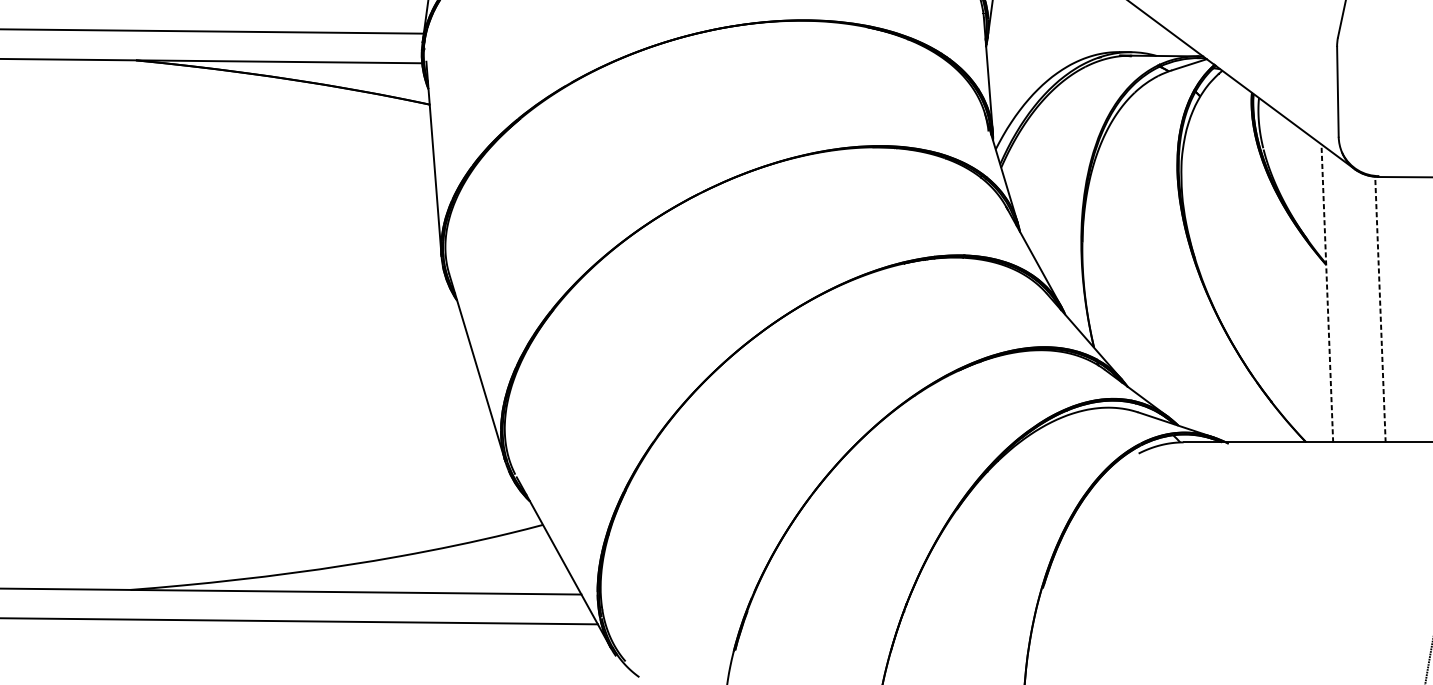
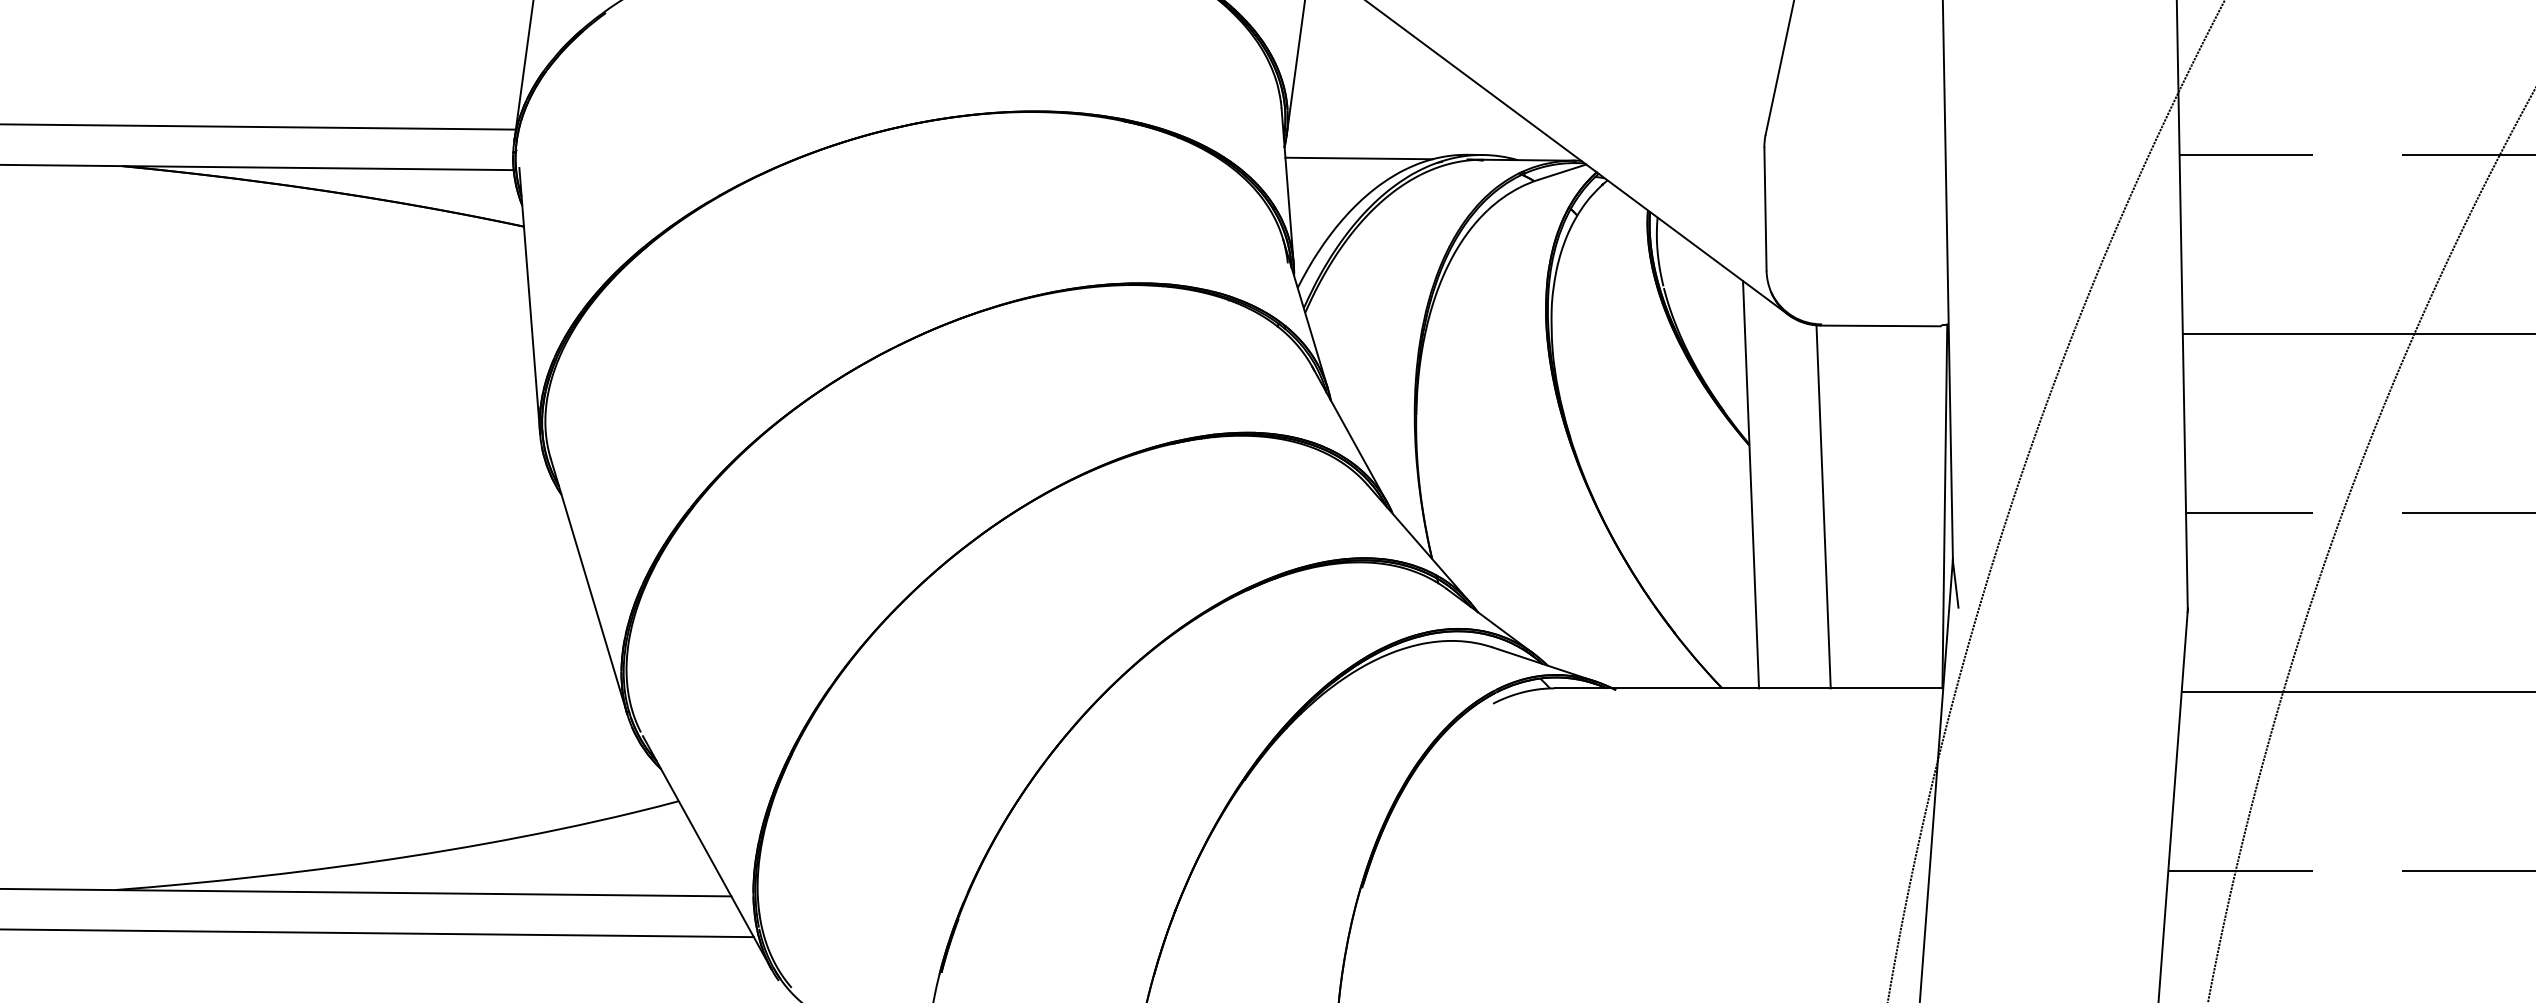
line: (1040, 54) -> (1358, 158), added
line: (1327, 293) -> (1751, 484), dashed -> solid
line: (1380, 309) -> (1823, 506), dashed -> solid

